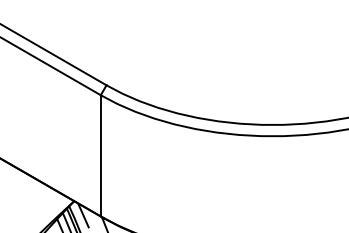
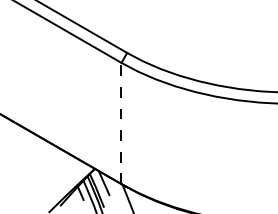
line: (100, 155) -> (121, 123), solid -> dashed

